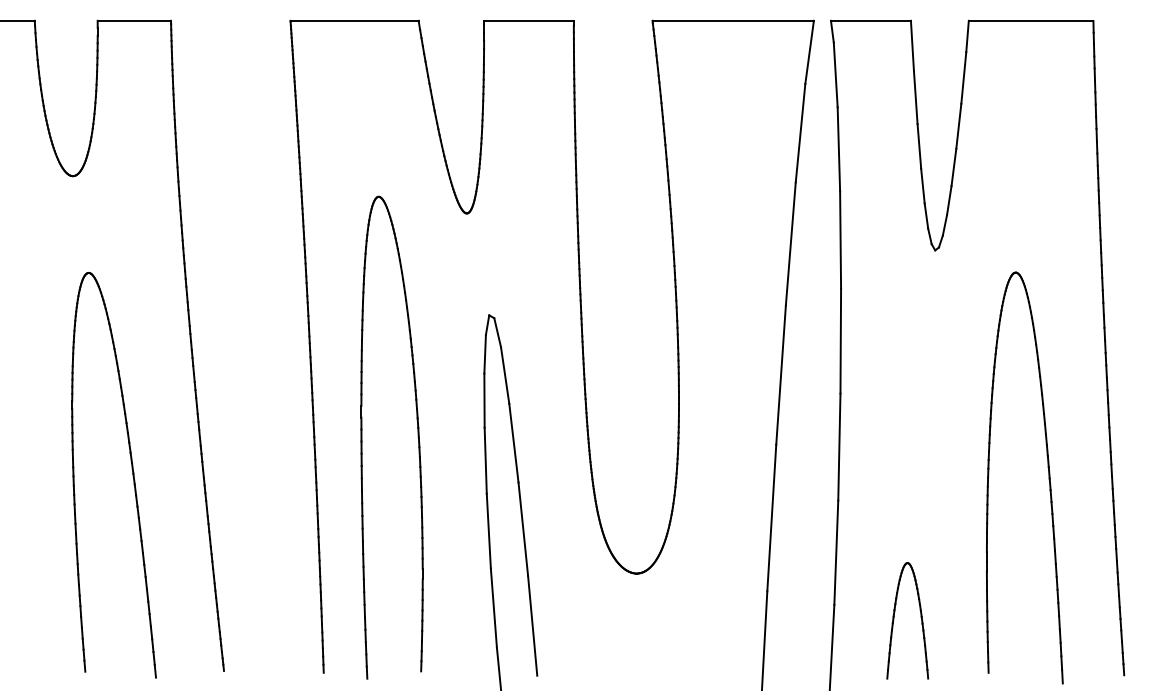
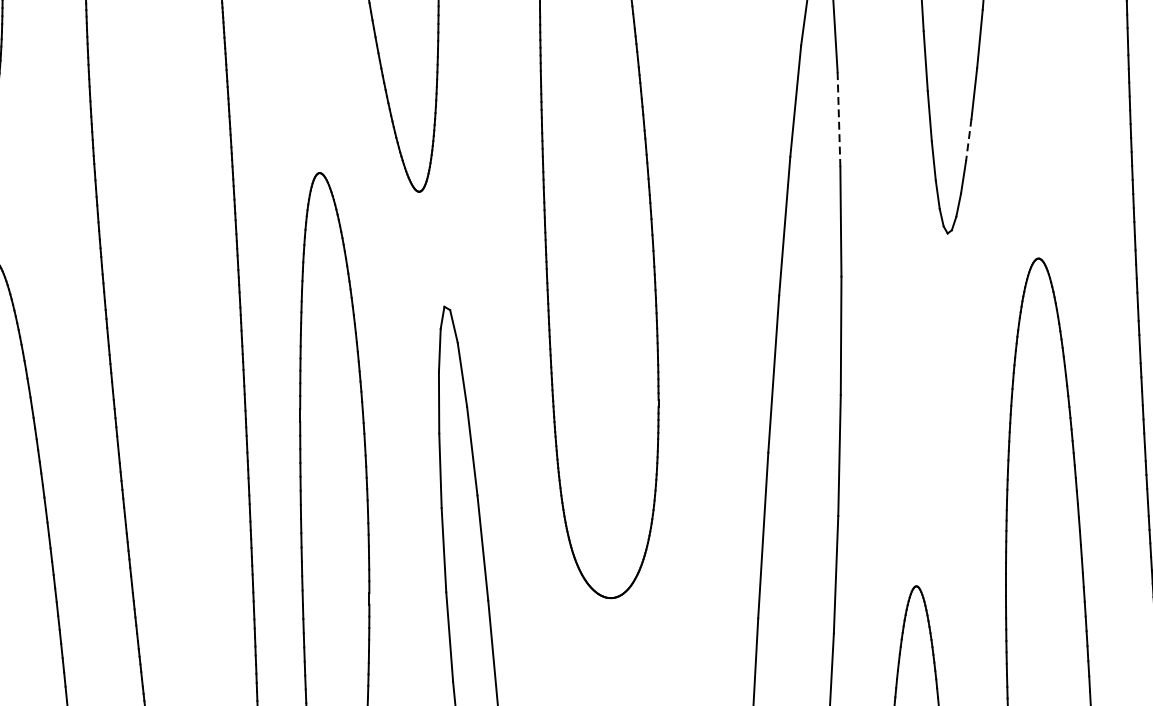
line: (838, 149) -> (838, 119), solid -> dashed
line: (953, 167) -> (968, 139), solid -> dashed

